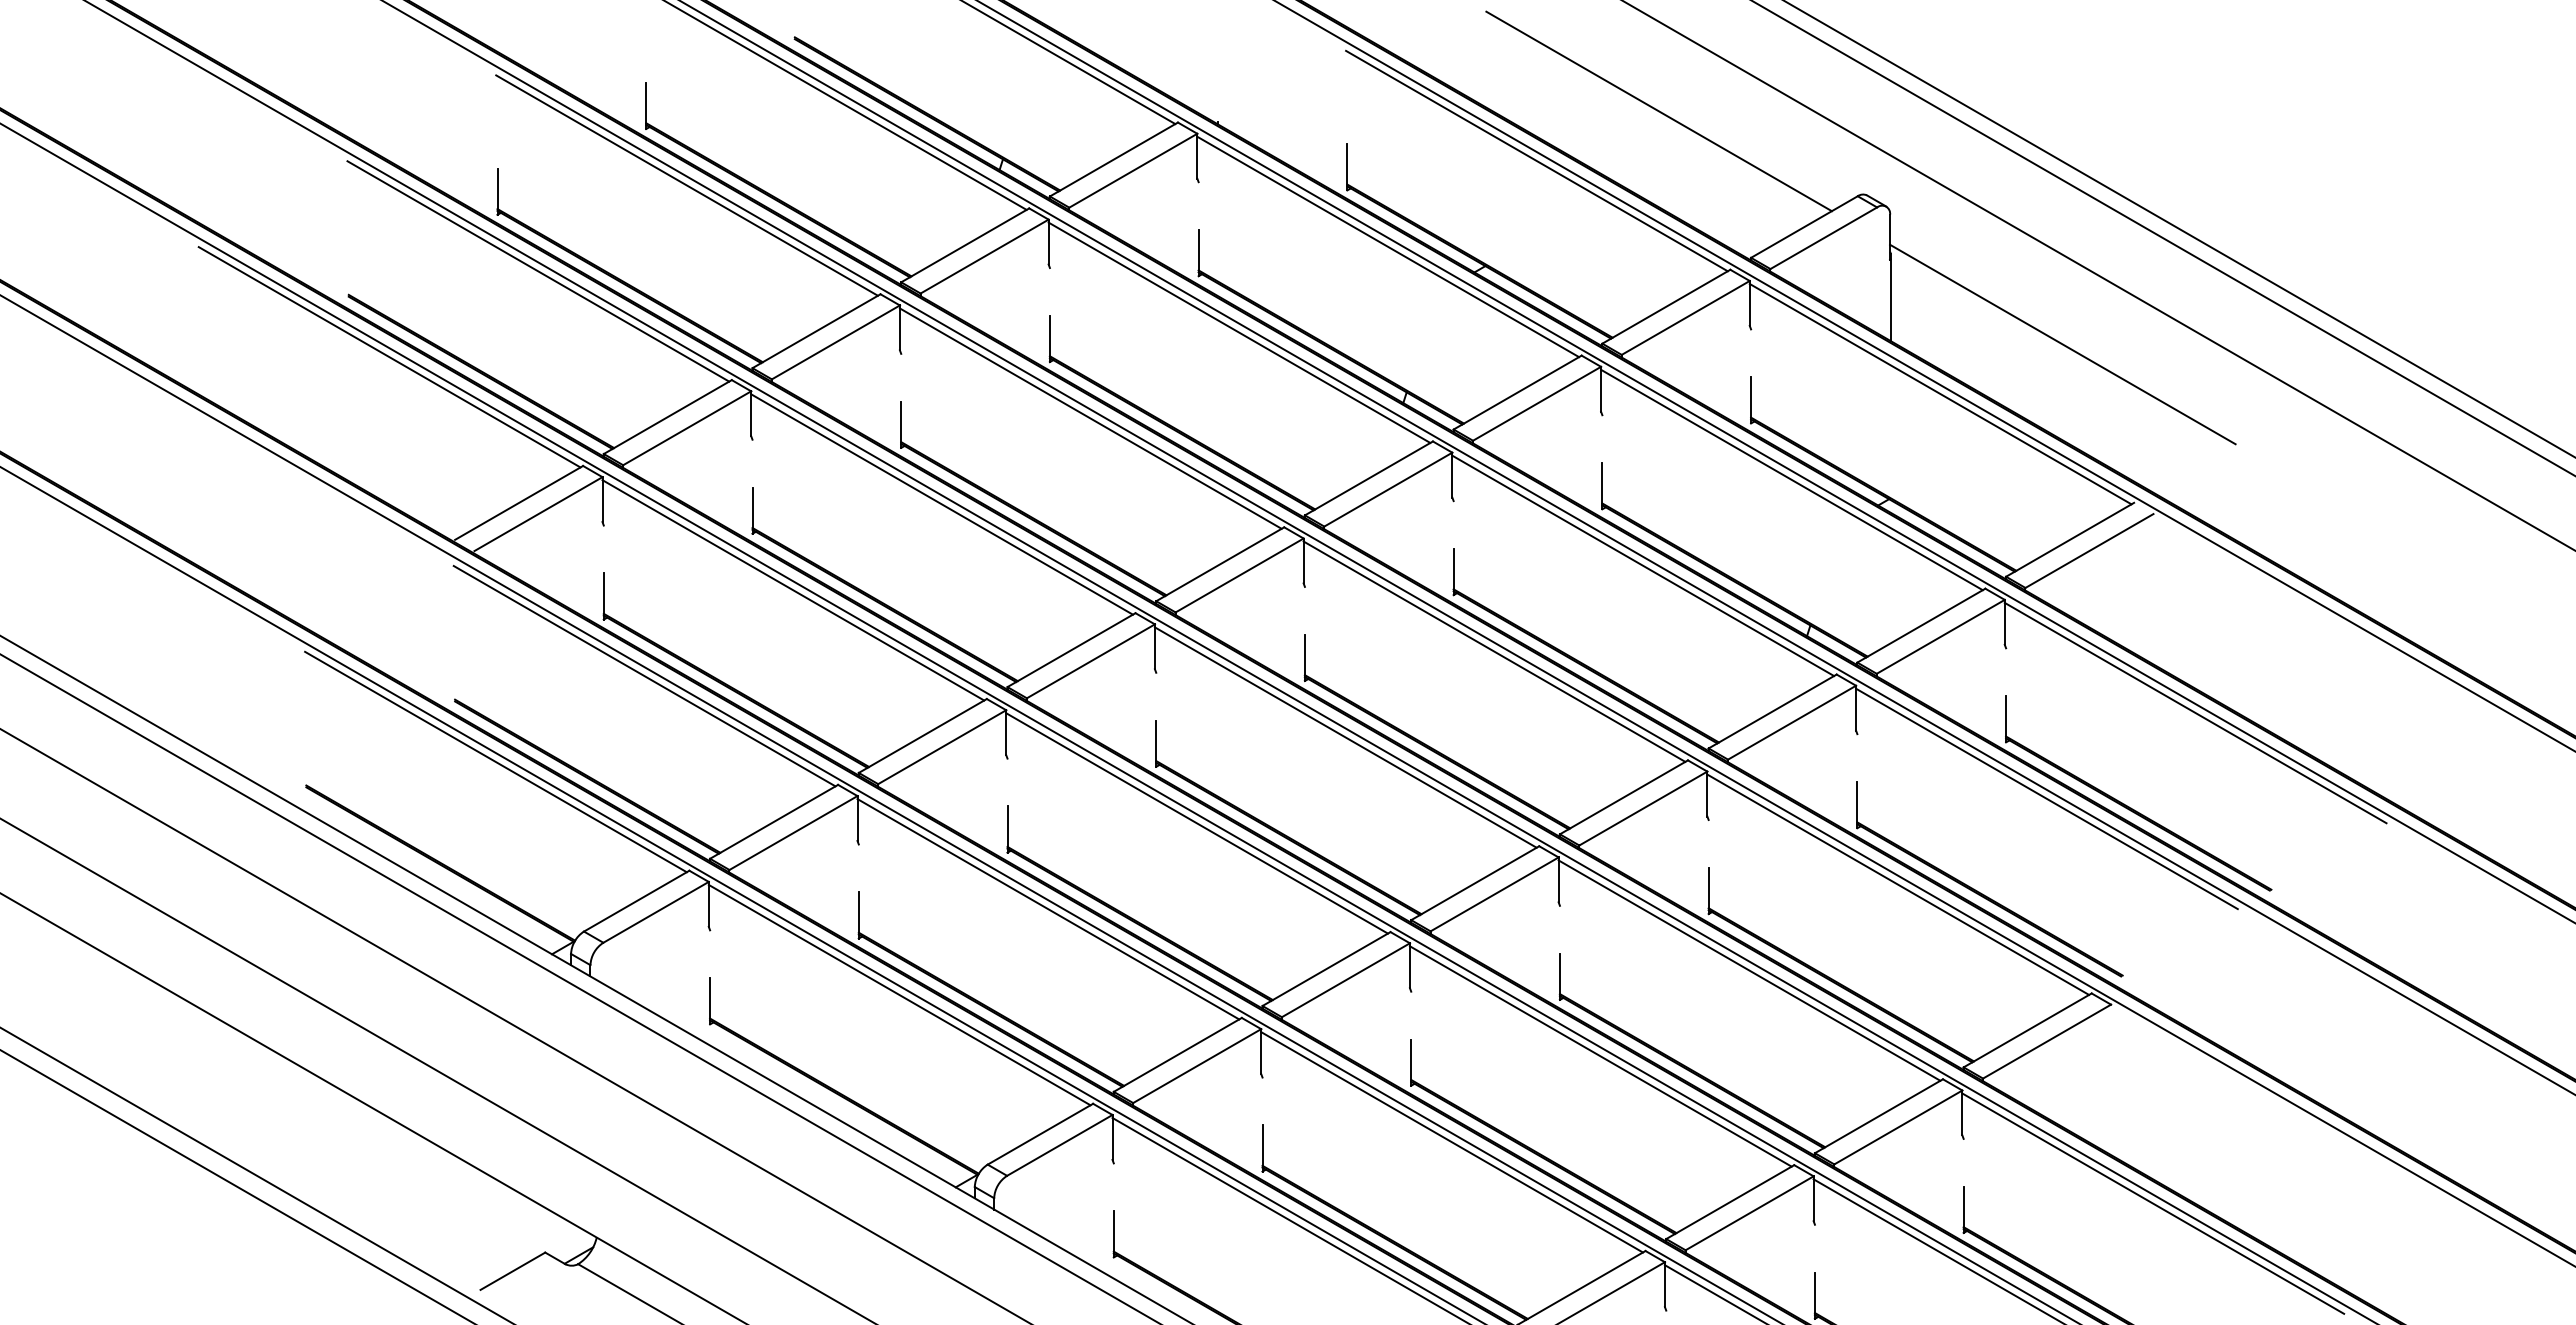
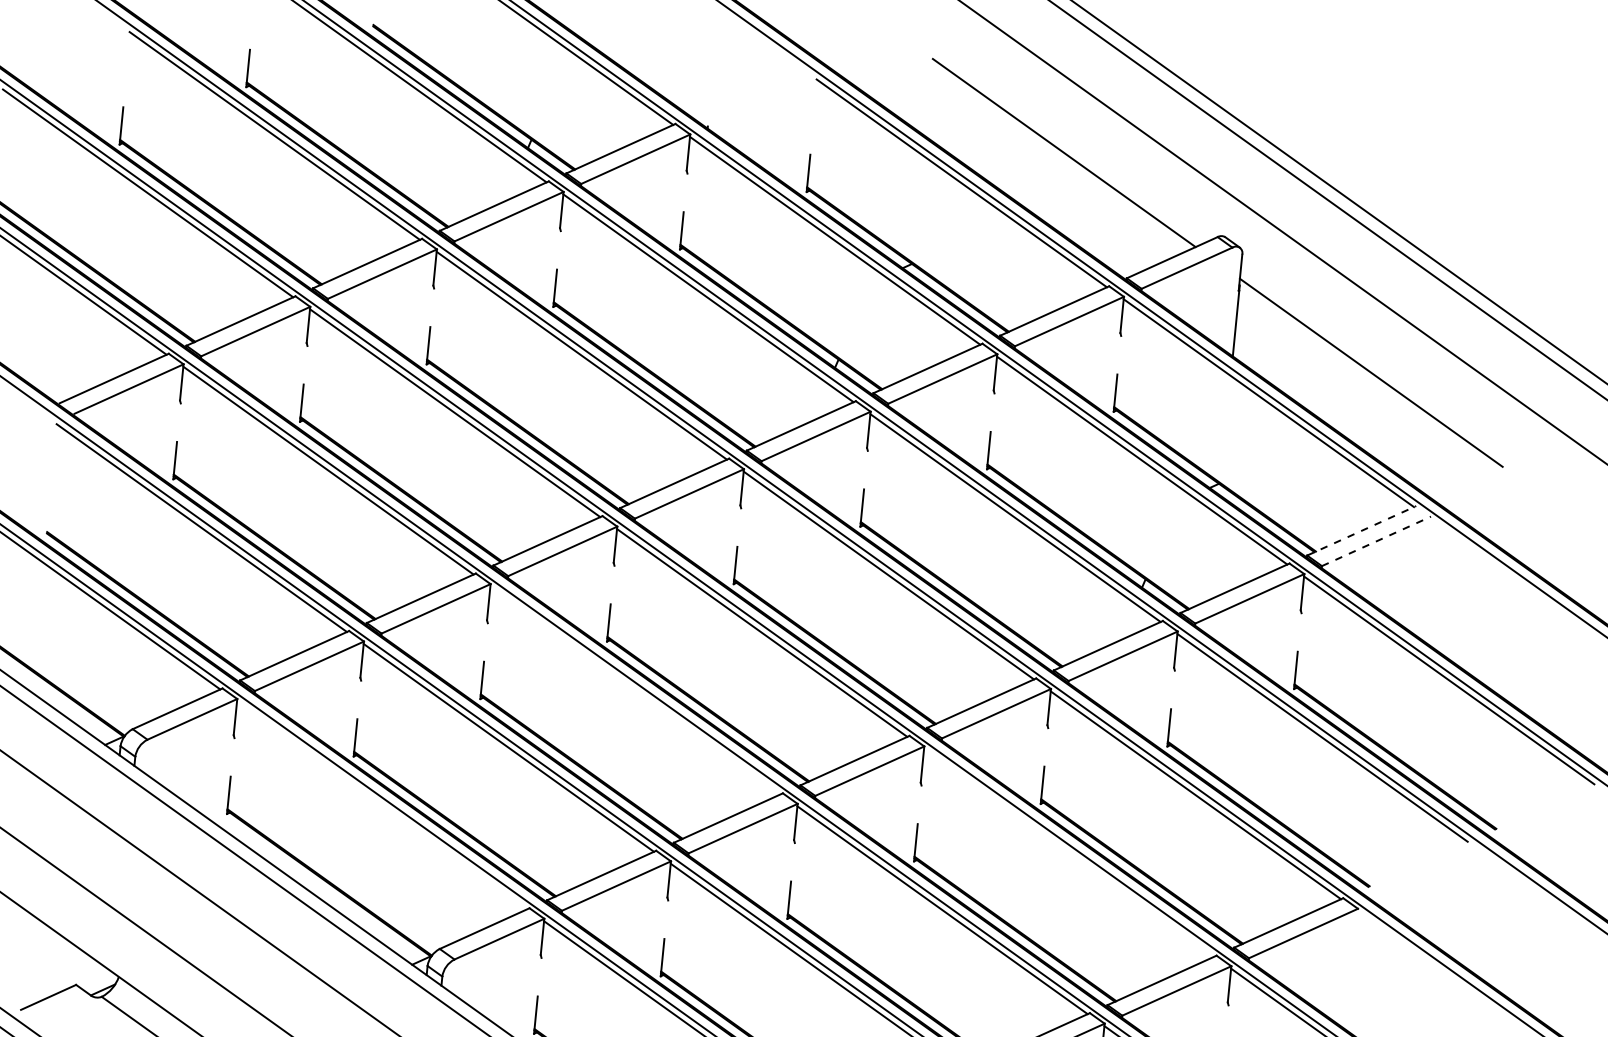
line: (2070, 539) -> (1362, 530), solid -> dashed
line: (2089, 551) -> (1376, 541), solid -> dashed
line: (1196, 823) -> (635, 690), removed
line: (1749, 970) -> (1069, 852), removed
line: (899, 994) -> (382, 804), removed

